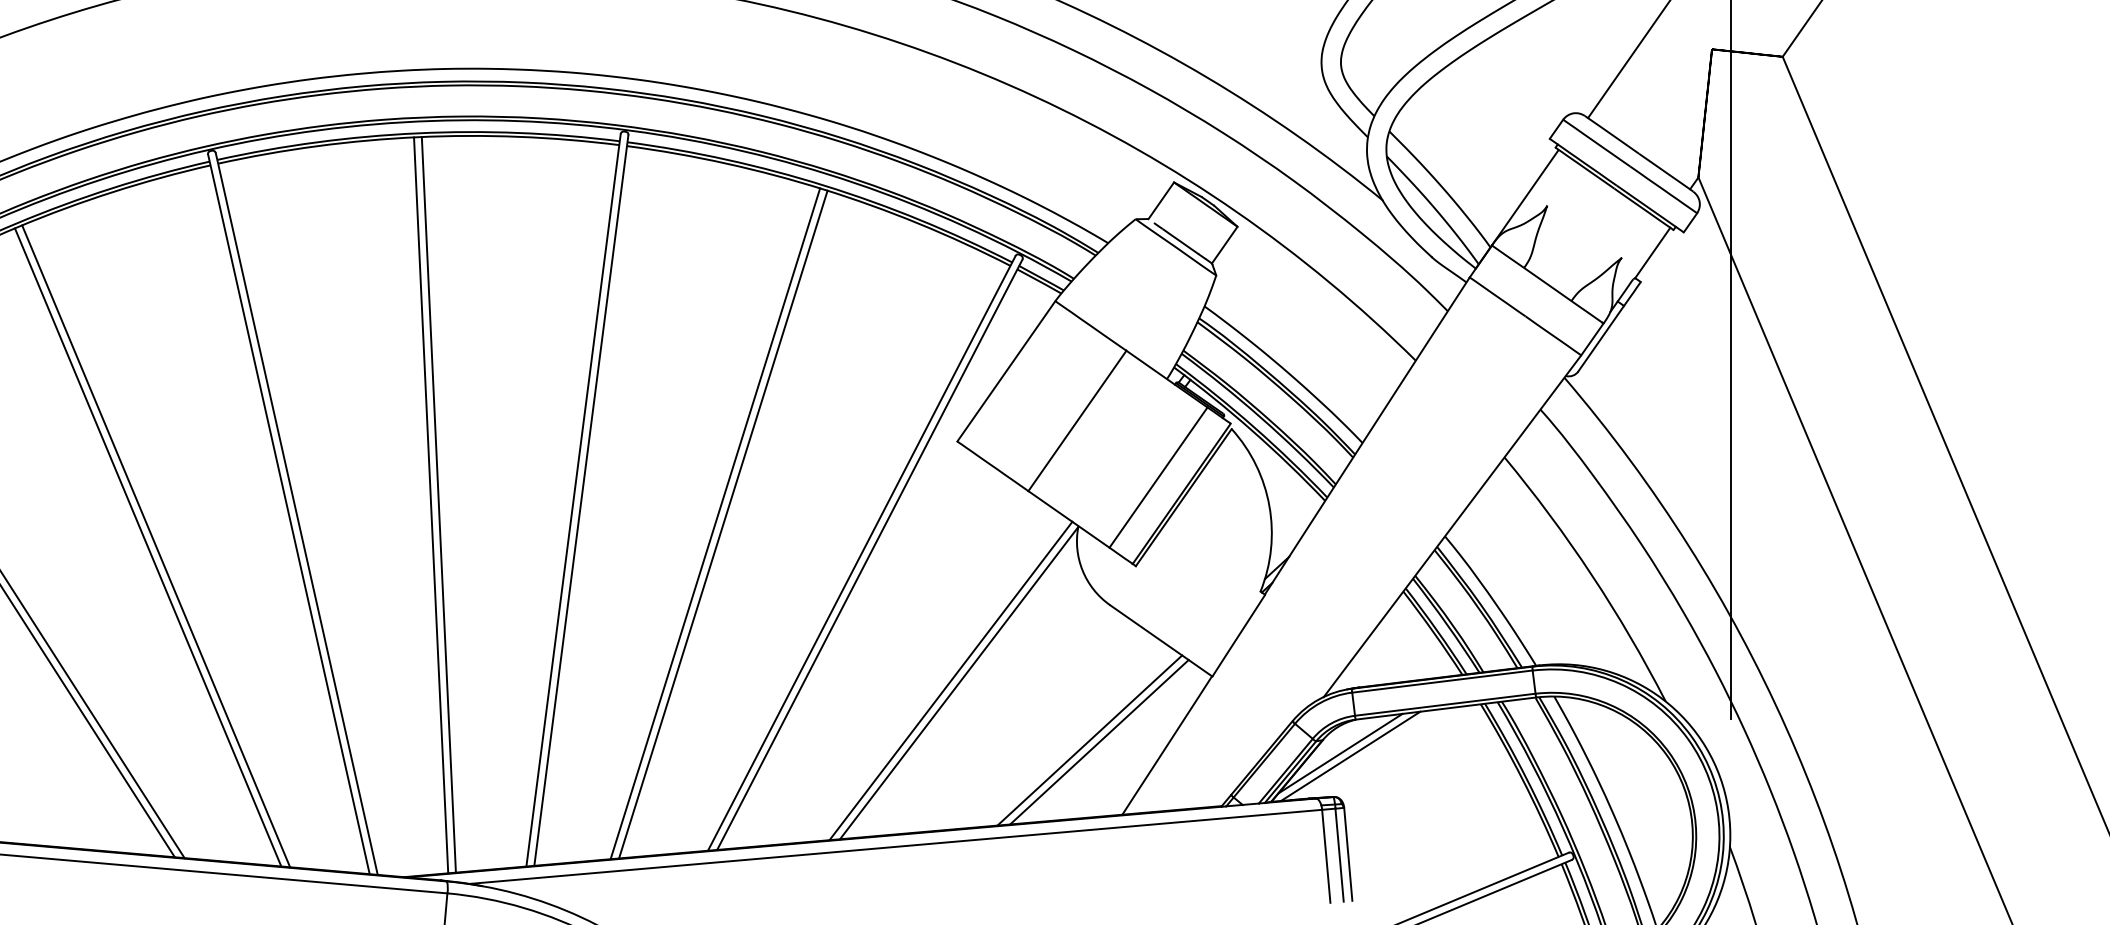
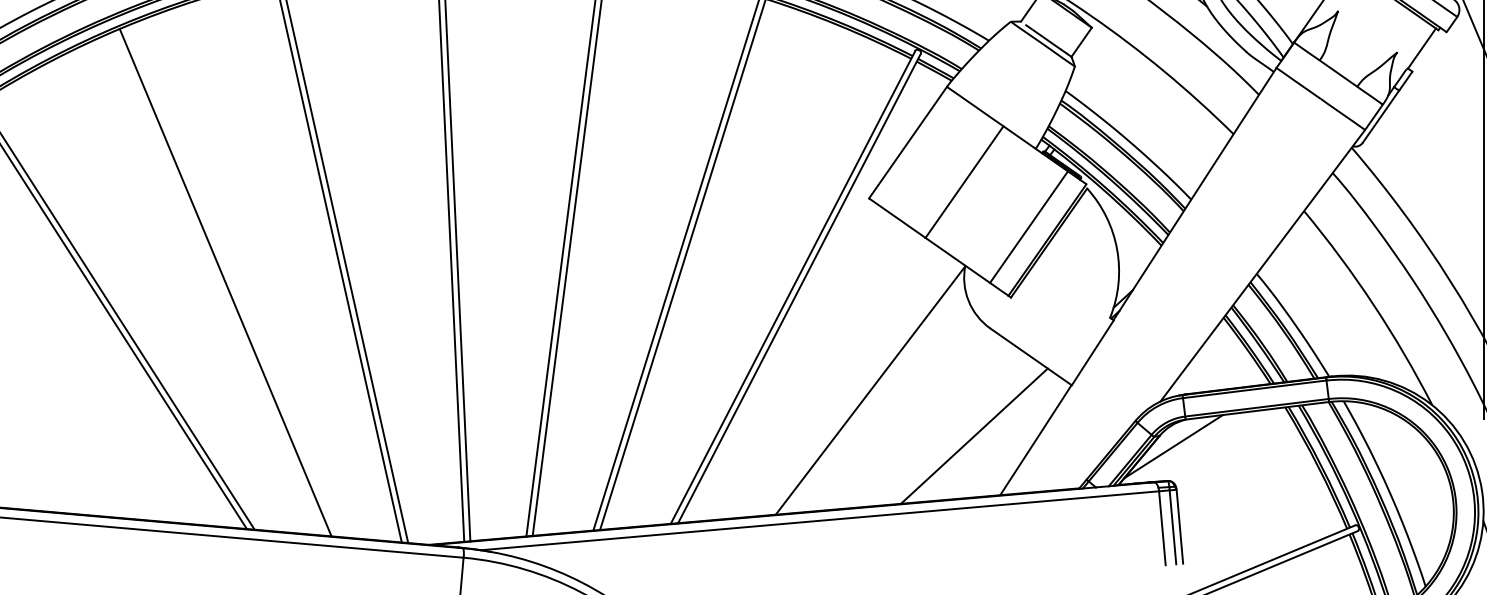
line: (156, 546) -> (232, 281), removed
line: (950, 680) -> (863, 388), removed
line: (1099, 742) -> (982, 437), removed
line: (1350, 755) -> (1181, 448), removed

